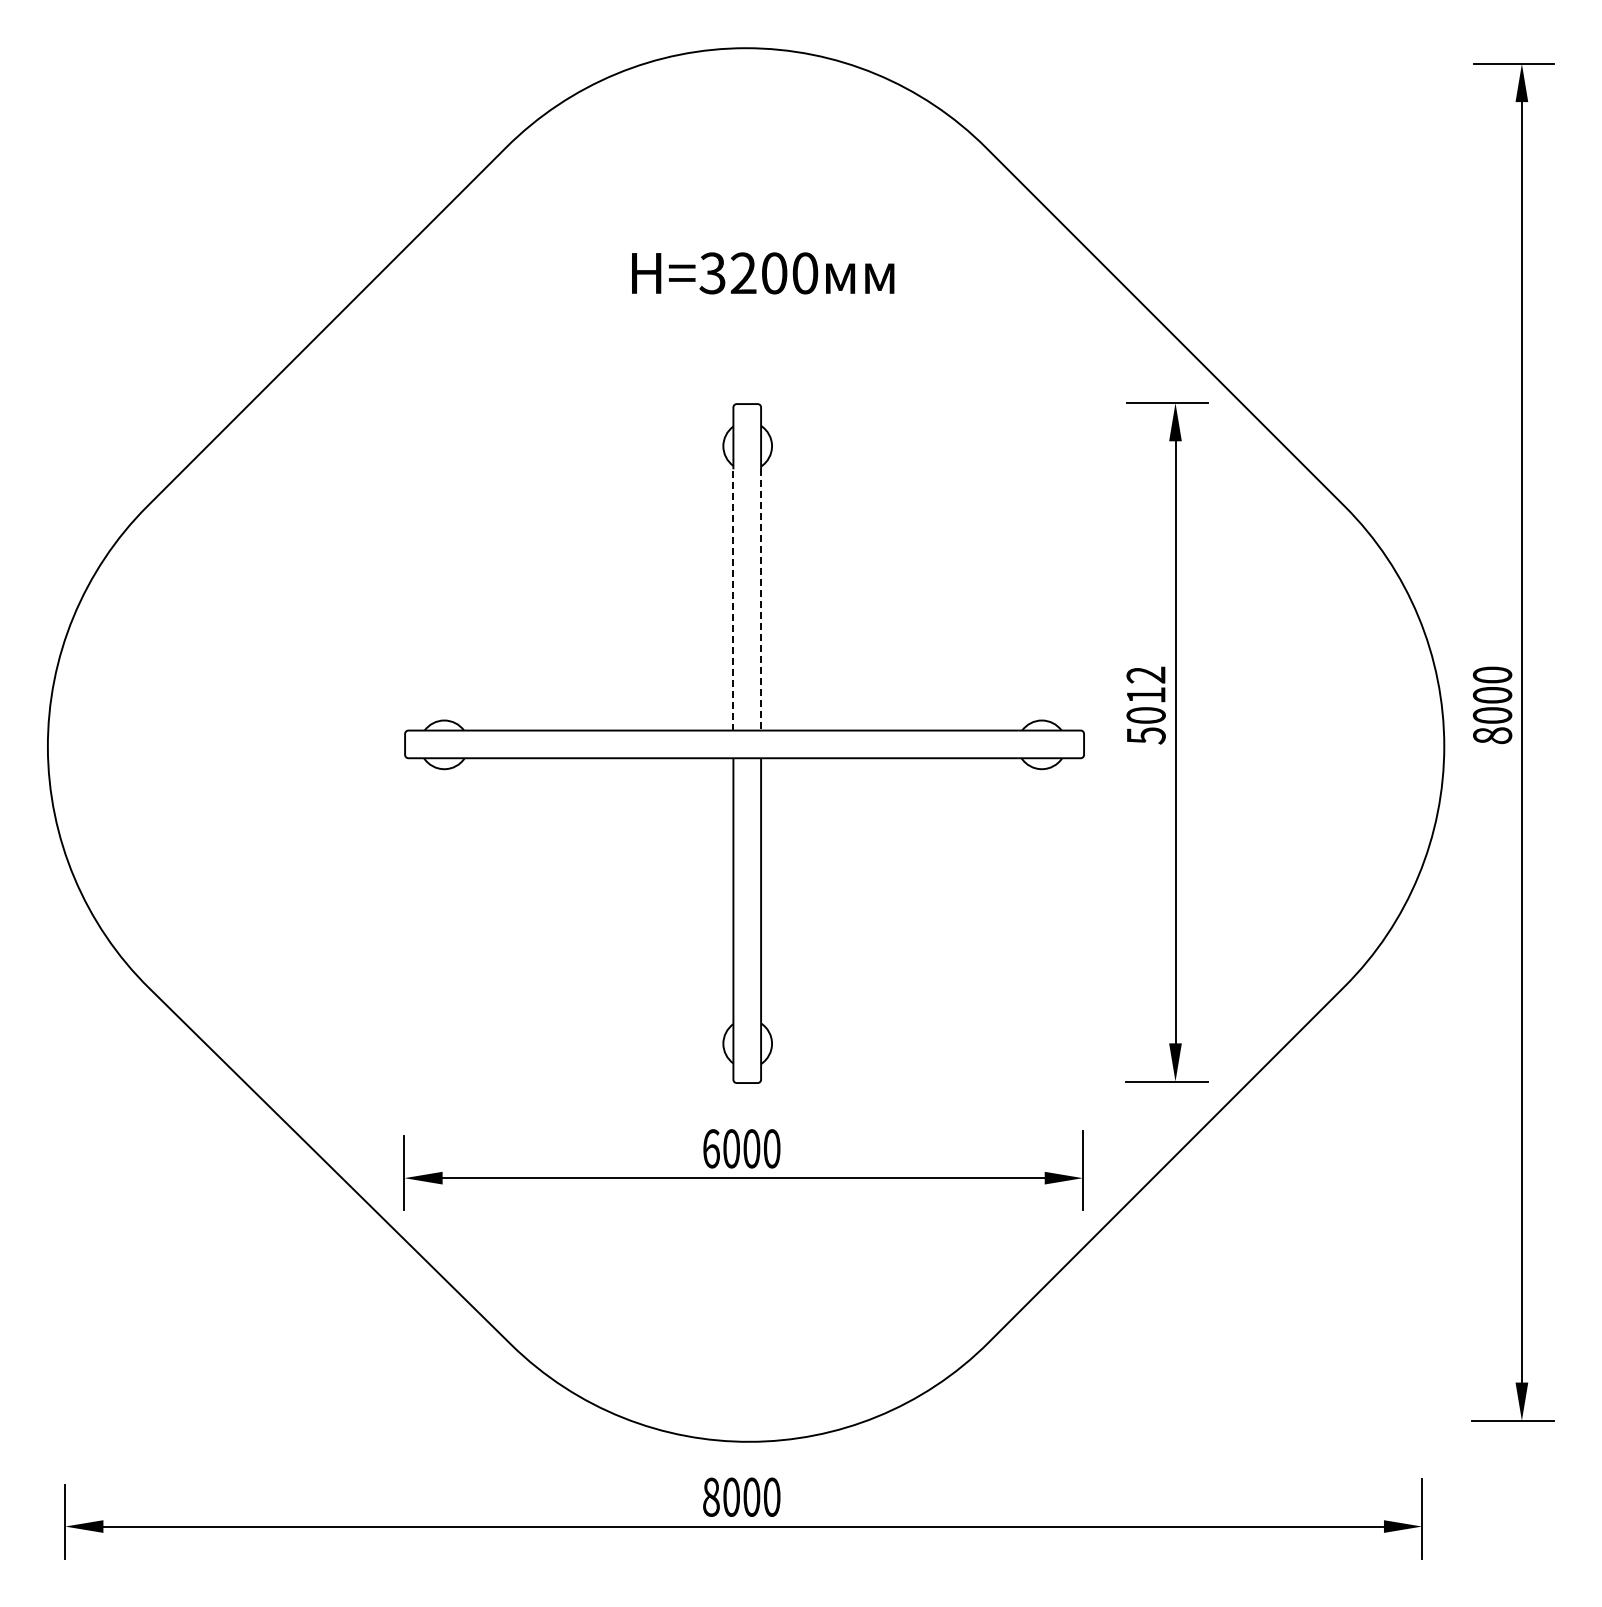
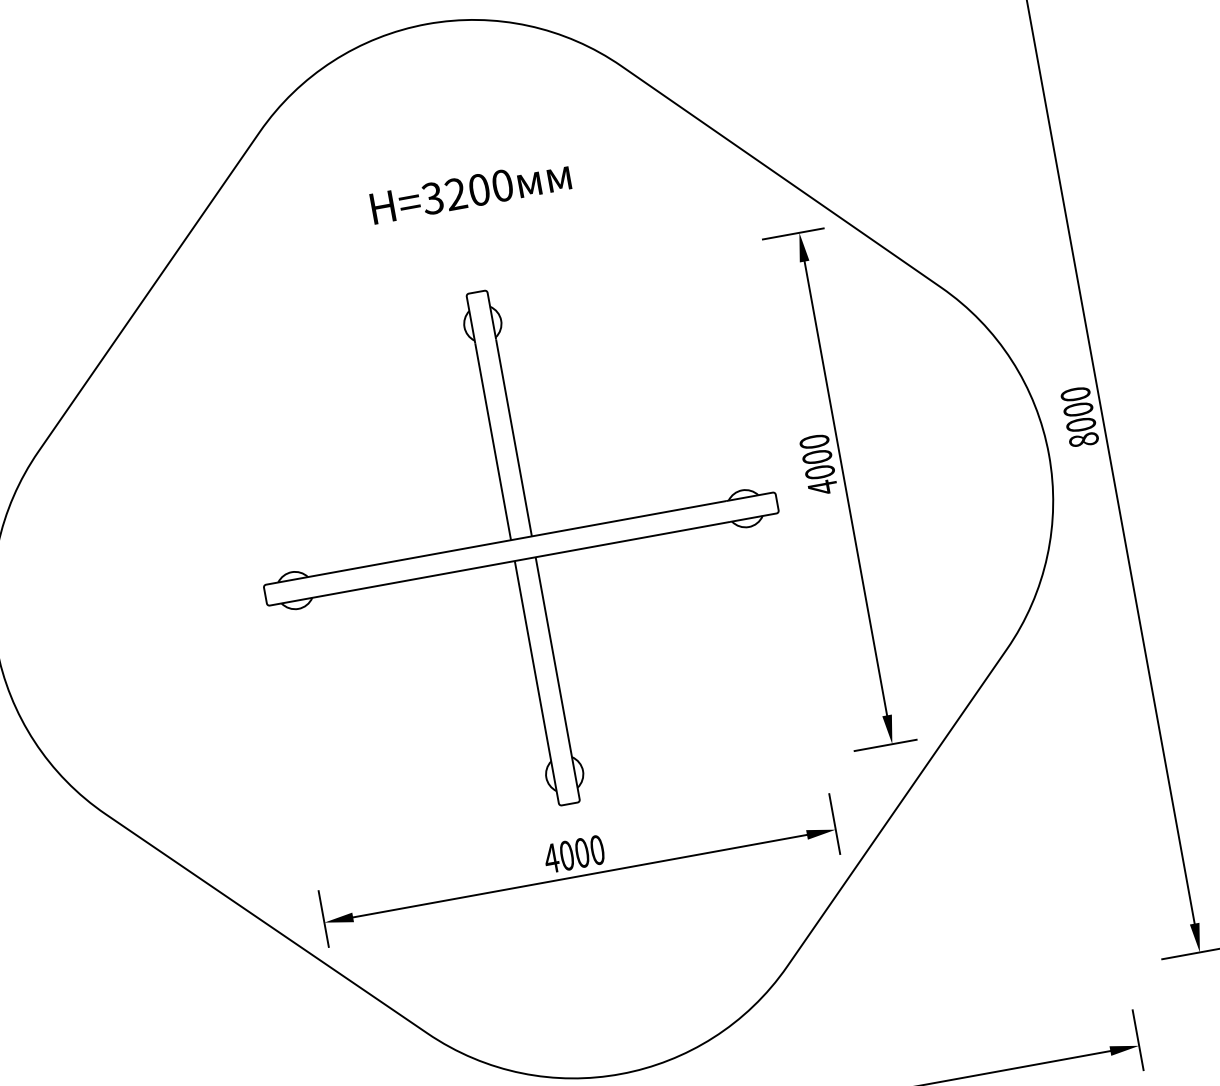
line: (733, 599) -> (493, 441), dashed -> solid
line: (761, 599) -> (514, 437), dashed -> solid
text: (1145, 705) -> (818, 464), 5012 -> 4000
text: (711, 1148) -> (551, 858), 6000 -> 4000

